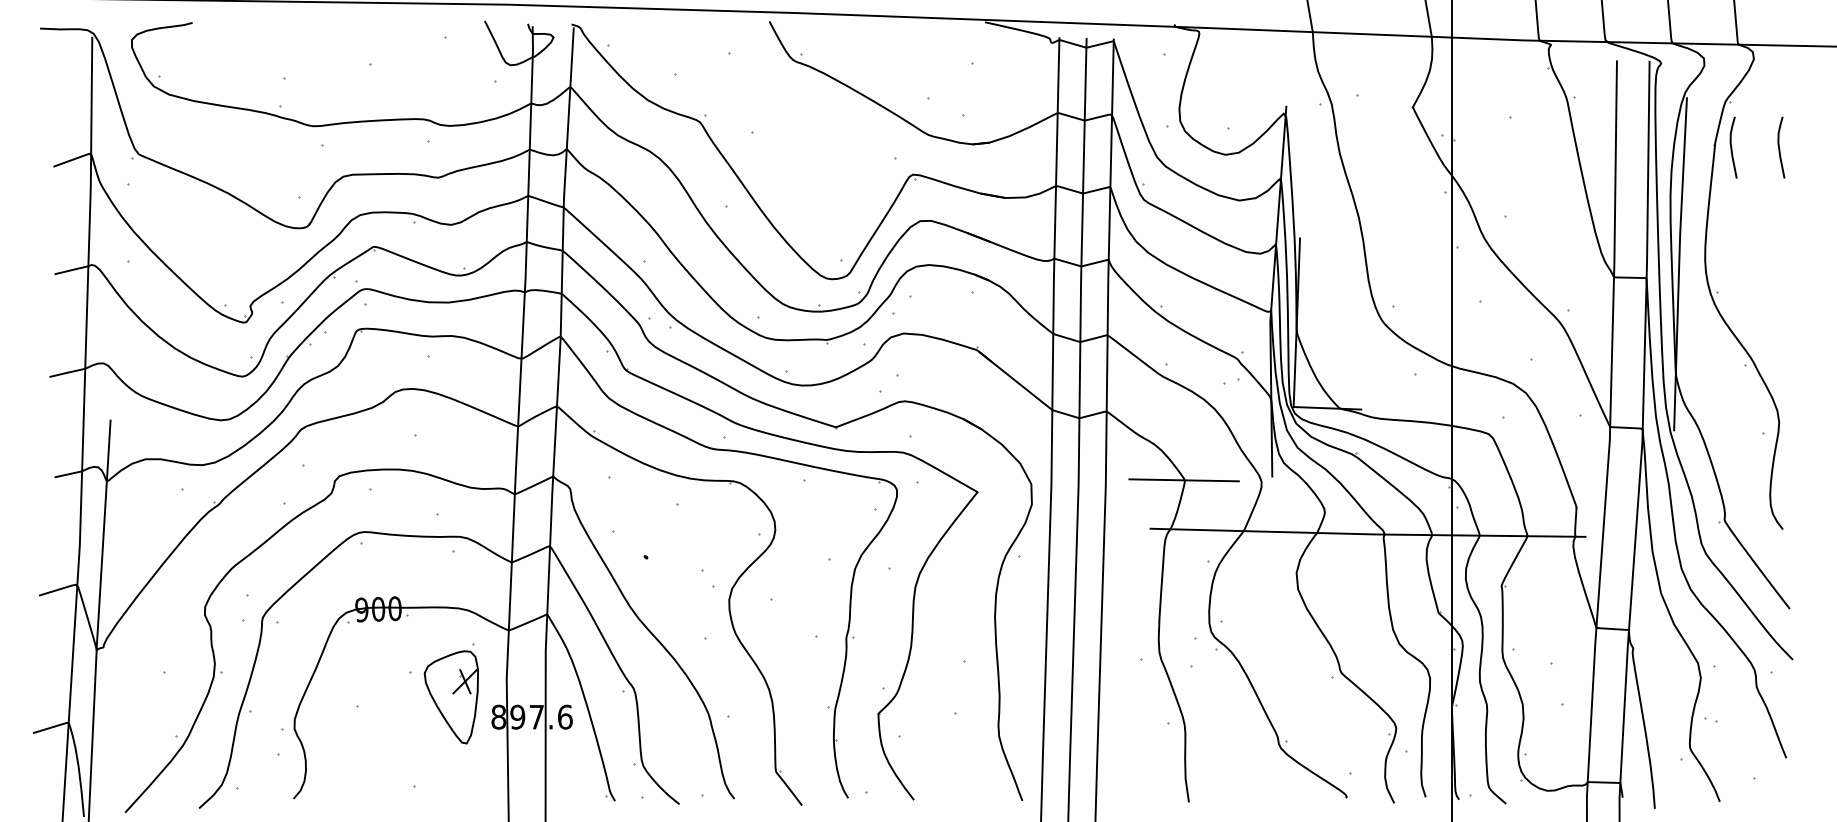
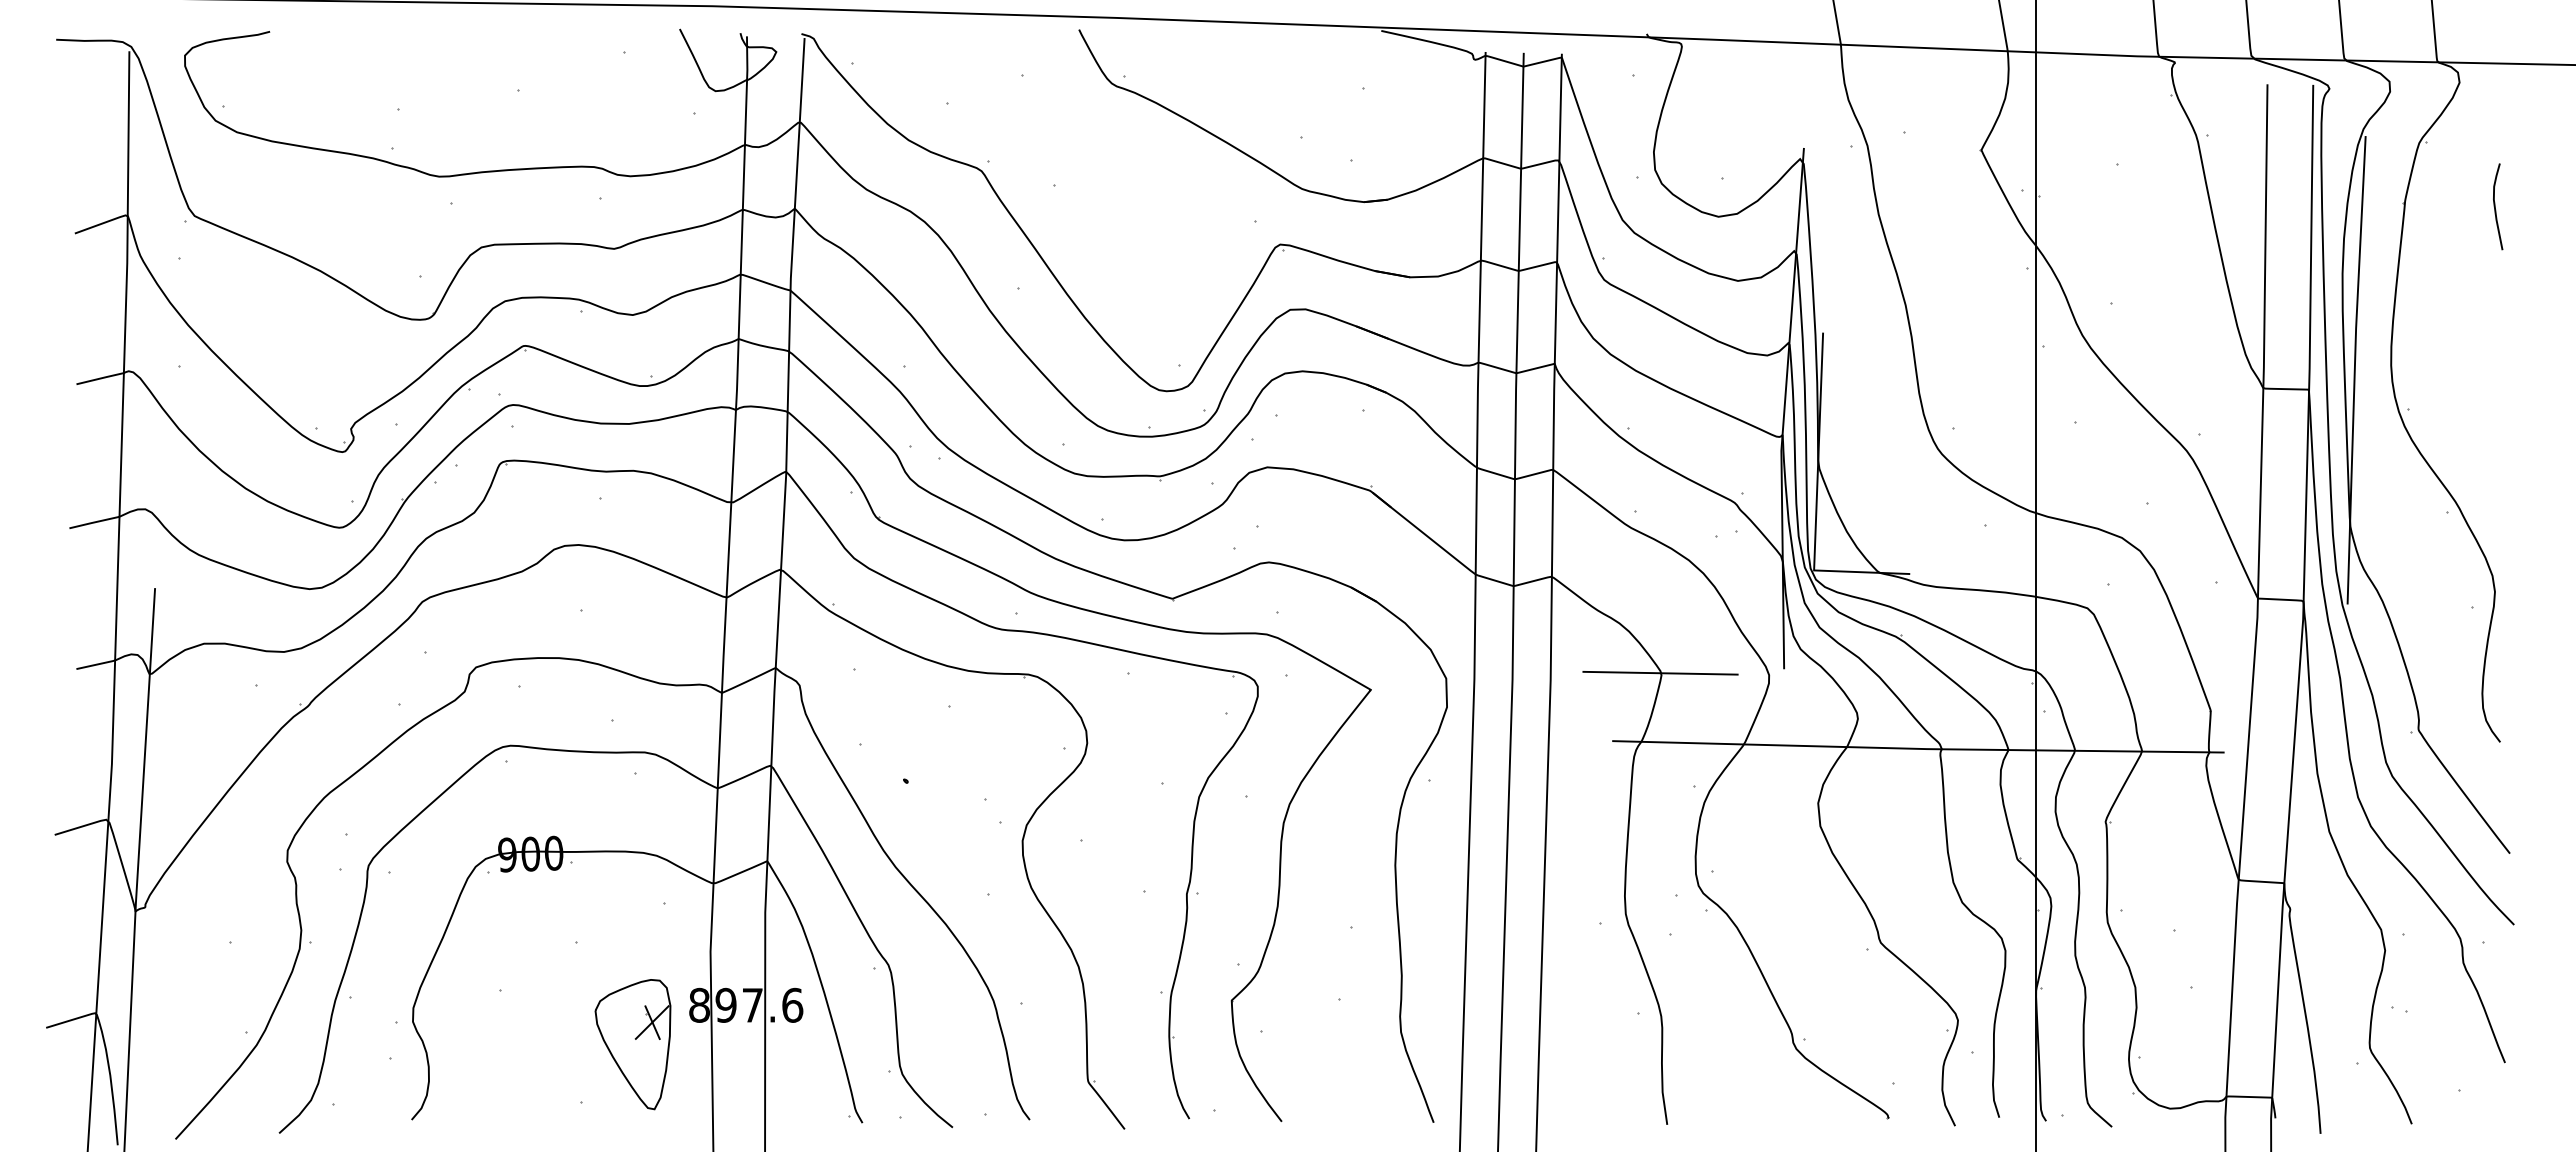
curve: (1731, 147) -> (2428, 206), removed
part: (451, 697) -> (632, 1044), moved

